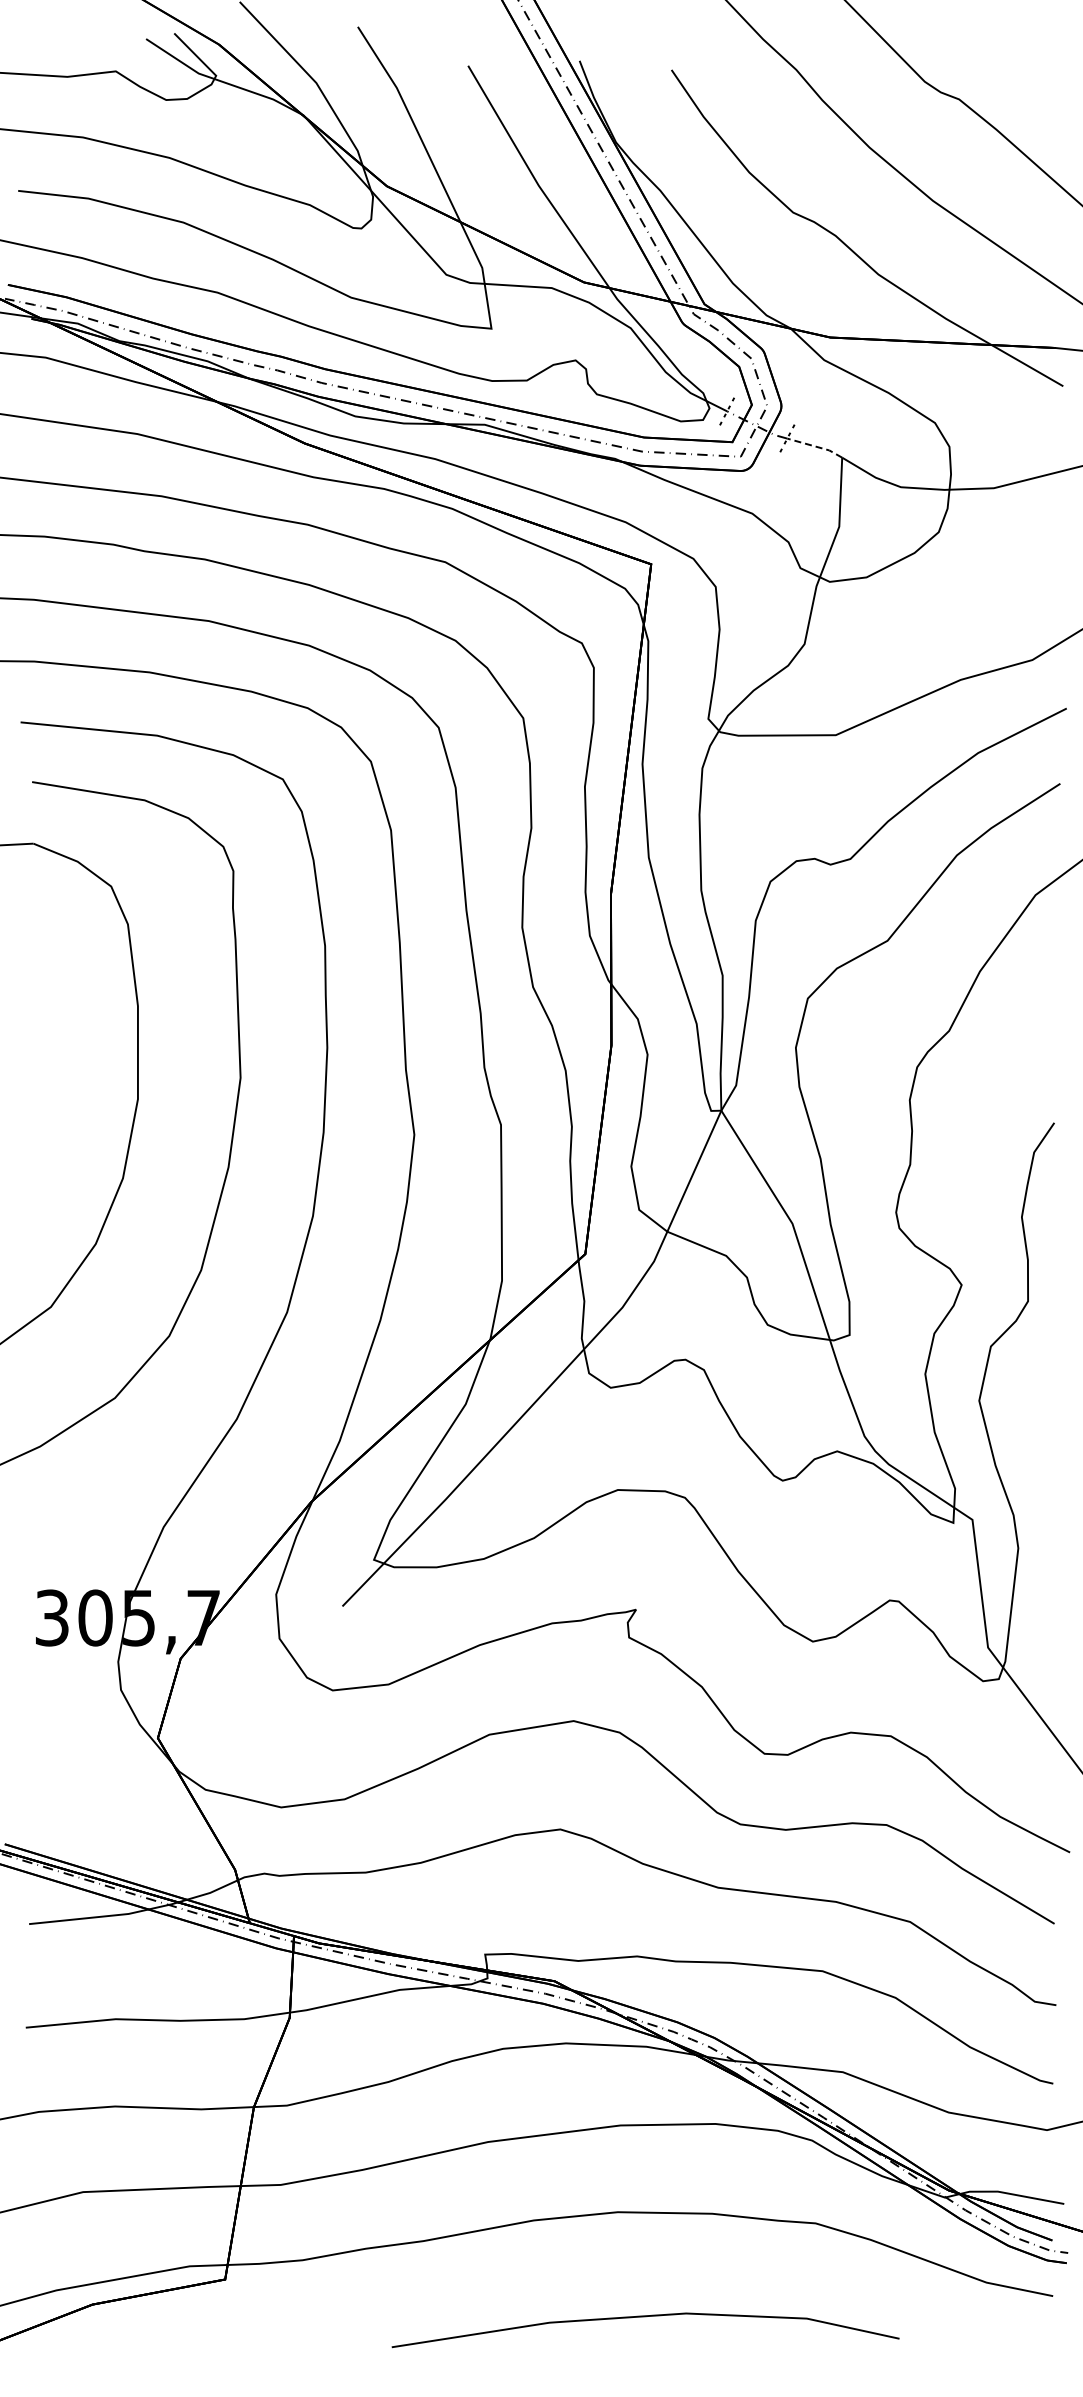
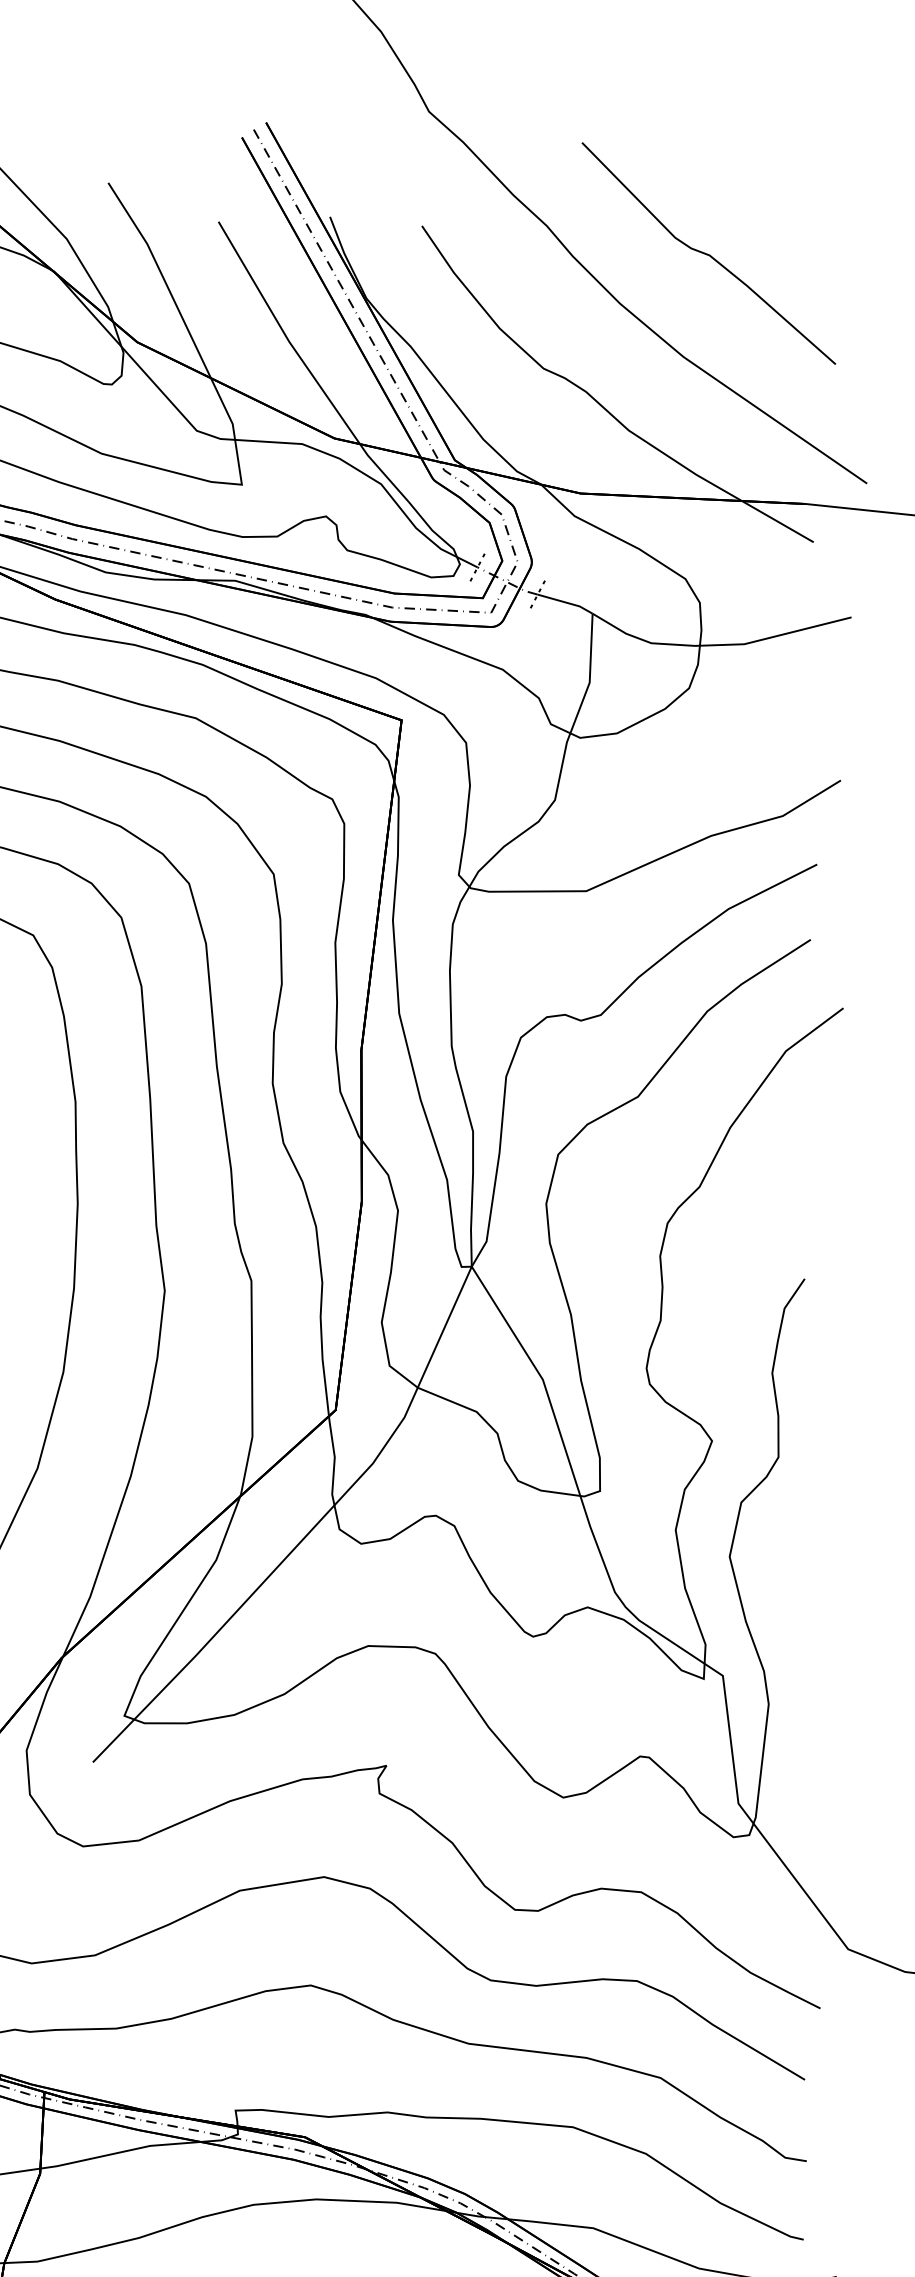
line: (815, 446) -> (565, 602), dashed -> solid

